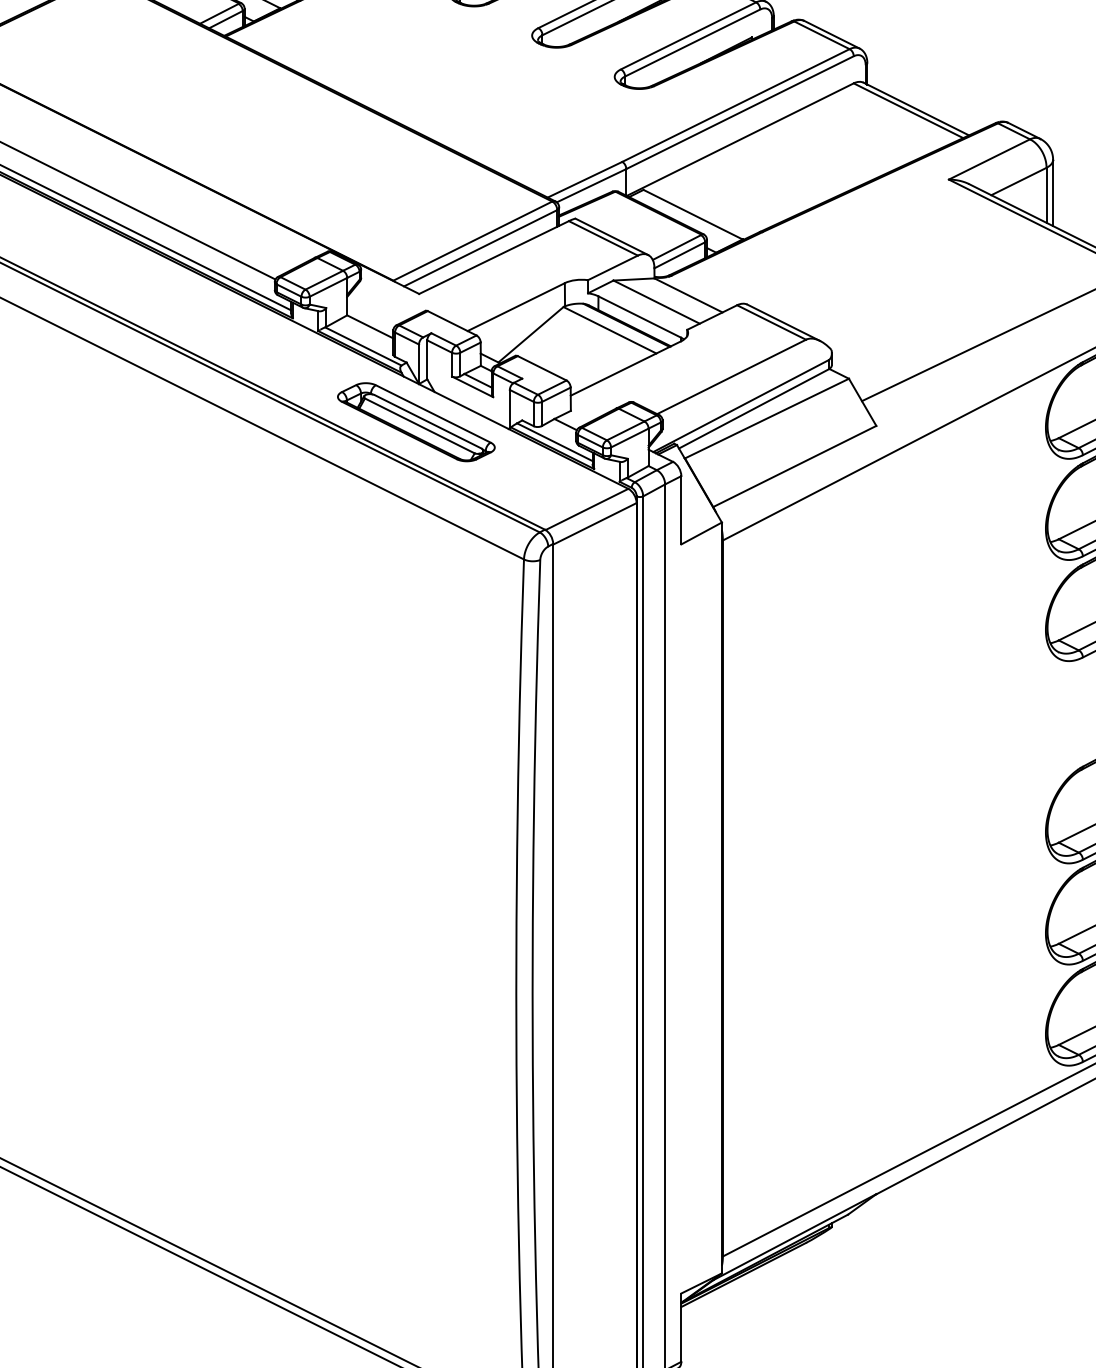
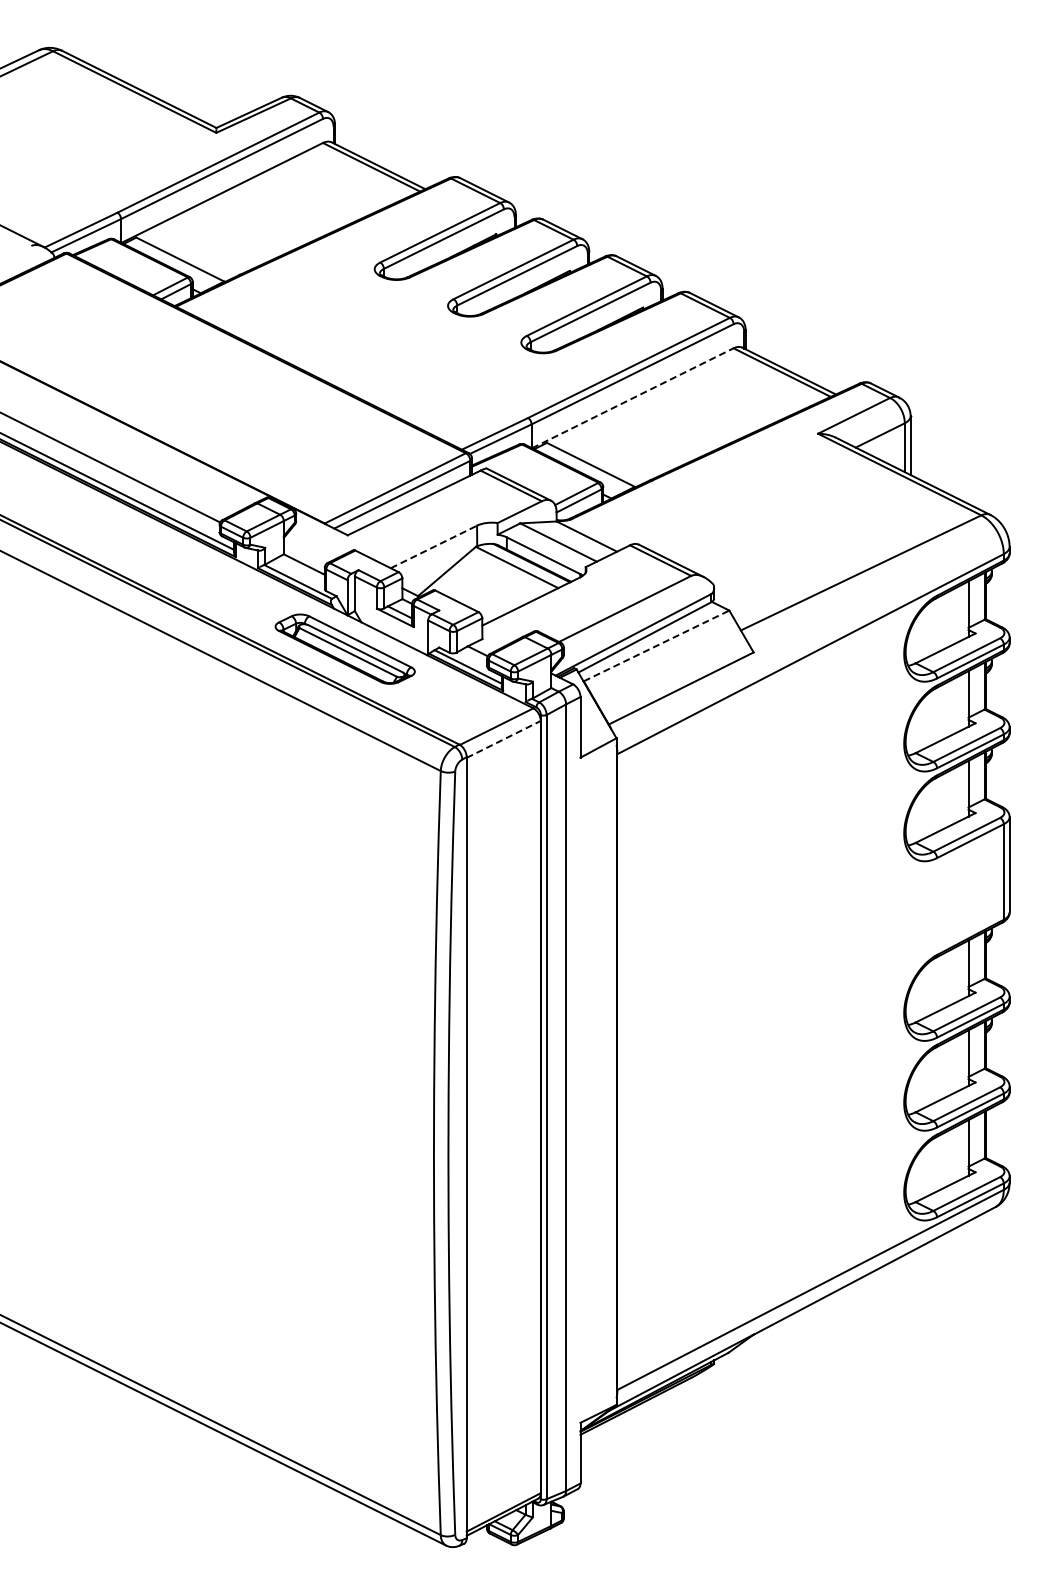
line: (741, 139) -> (633, 398), solid -> dashed
line: (516, 306) -> (434, 546), solid -> dashed
line: (766, 418) -> (656, 645), solid -> dashed
line: (595, 523) -> (504, 739), solid -> dashed

